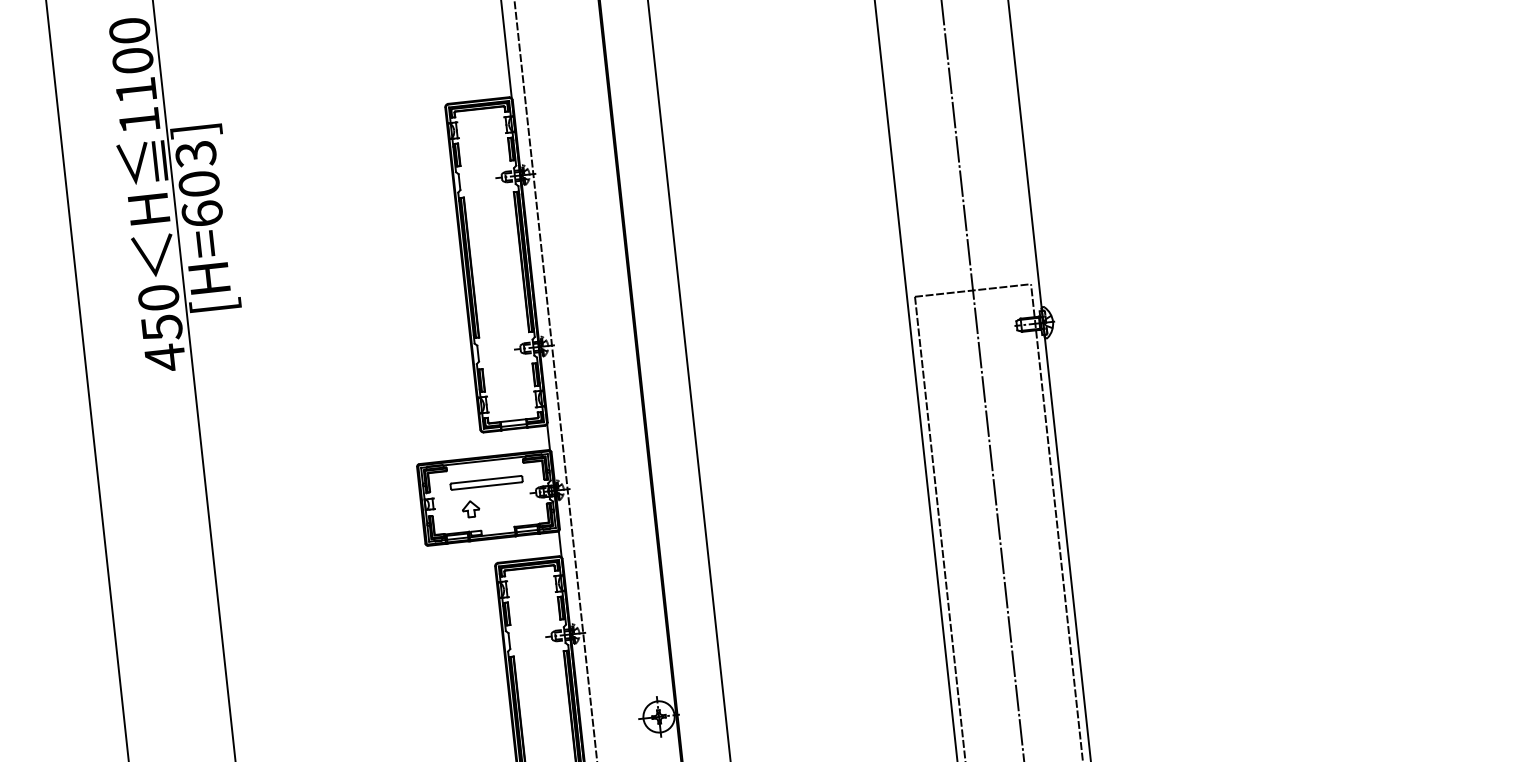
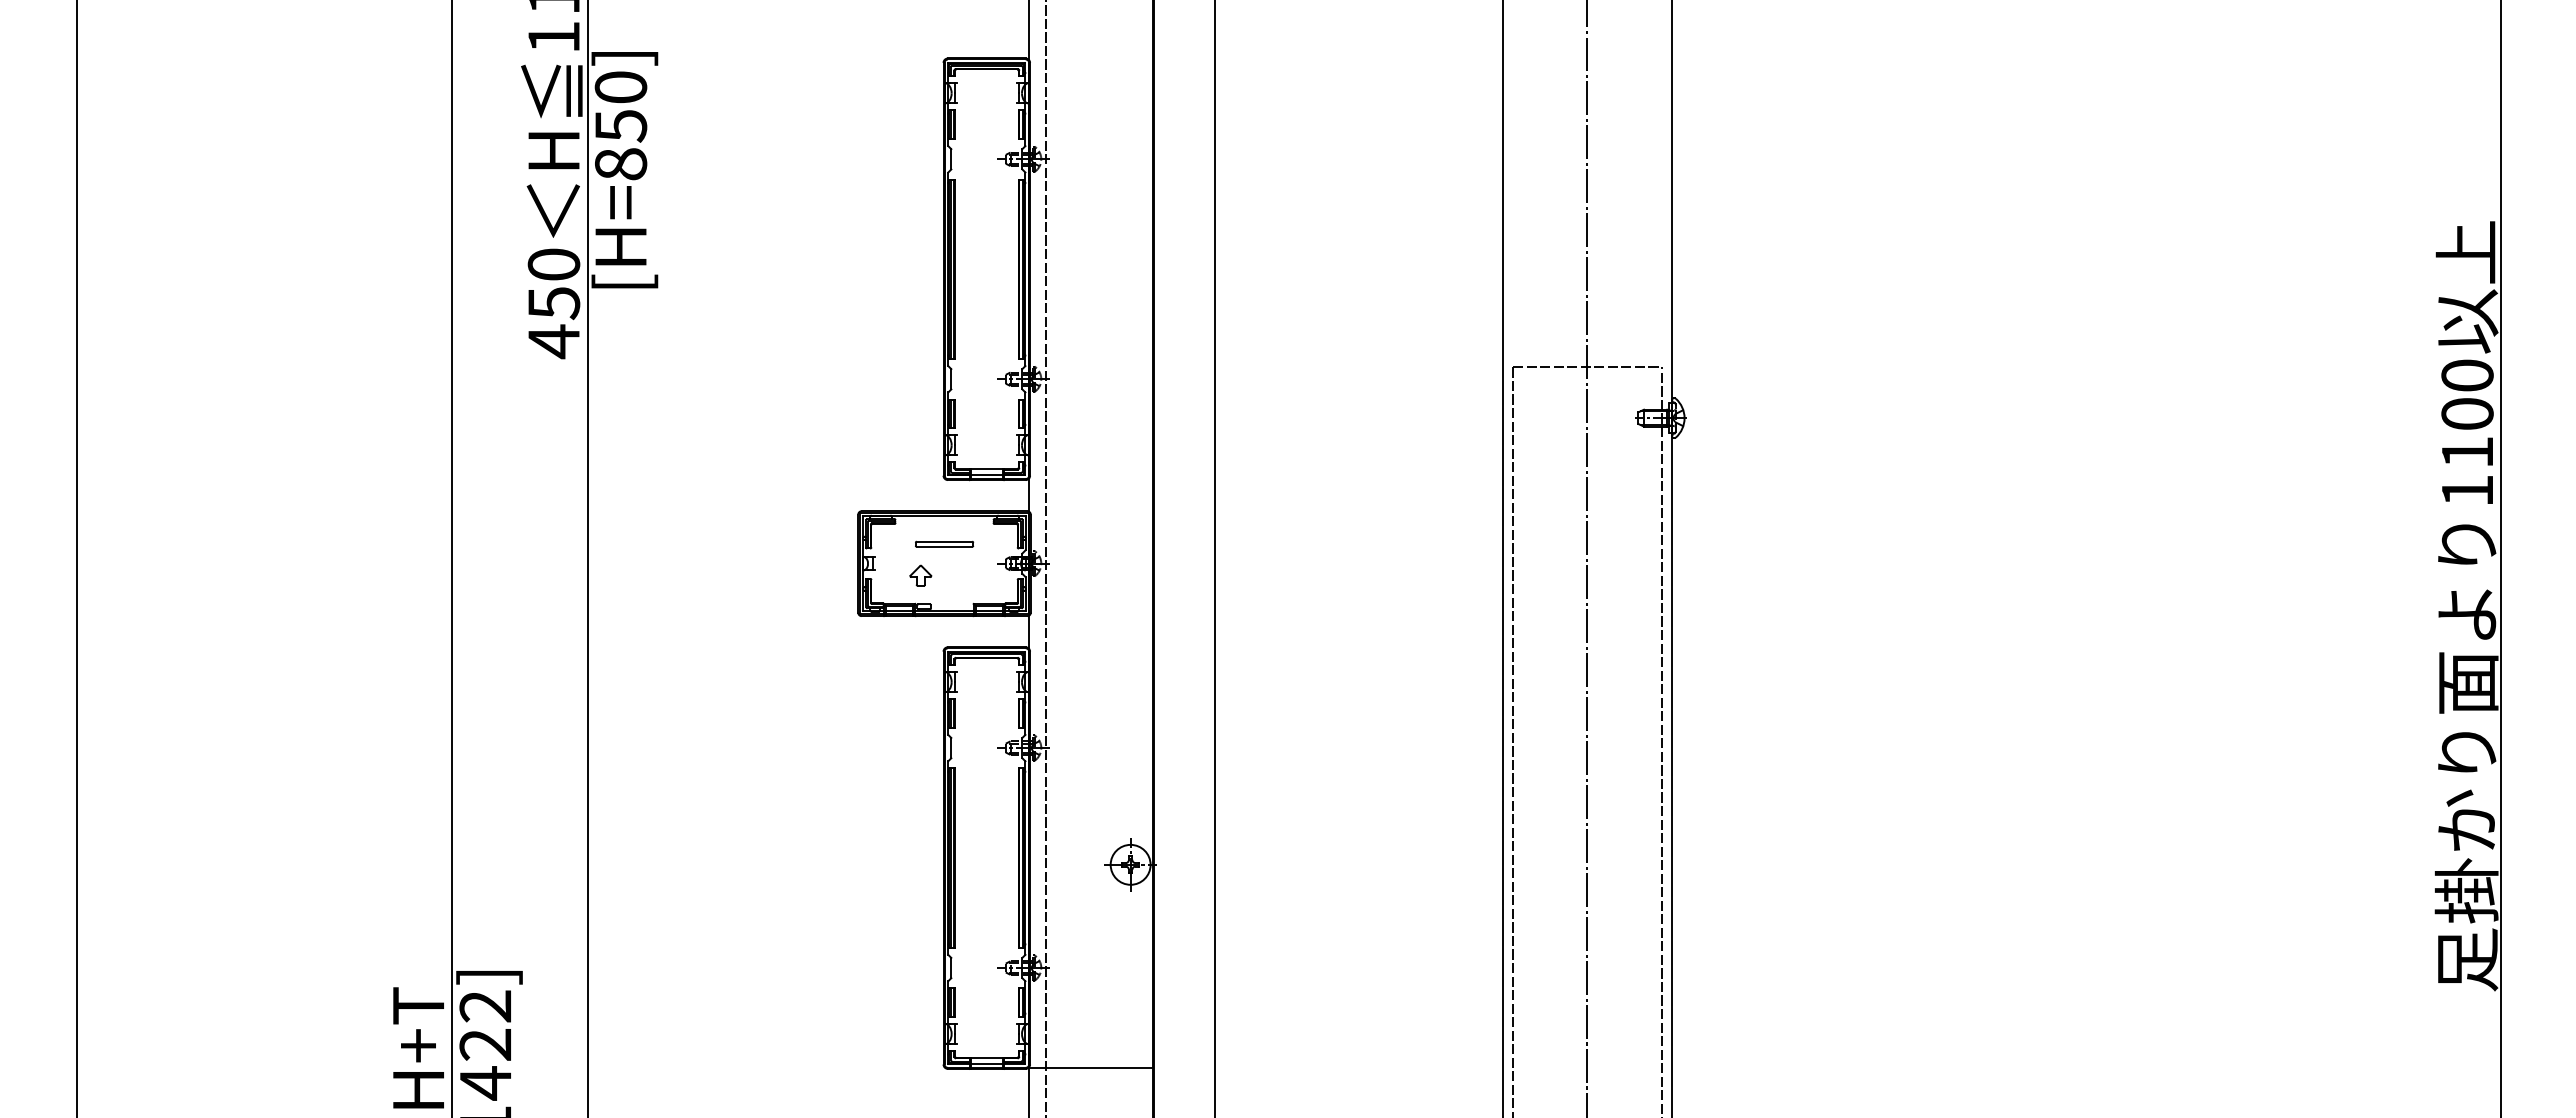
text: (198, 183) -> (620, 125), [H=603] -> [H=850]
part: (486, 482) -> (944, 543), size x0.62

